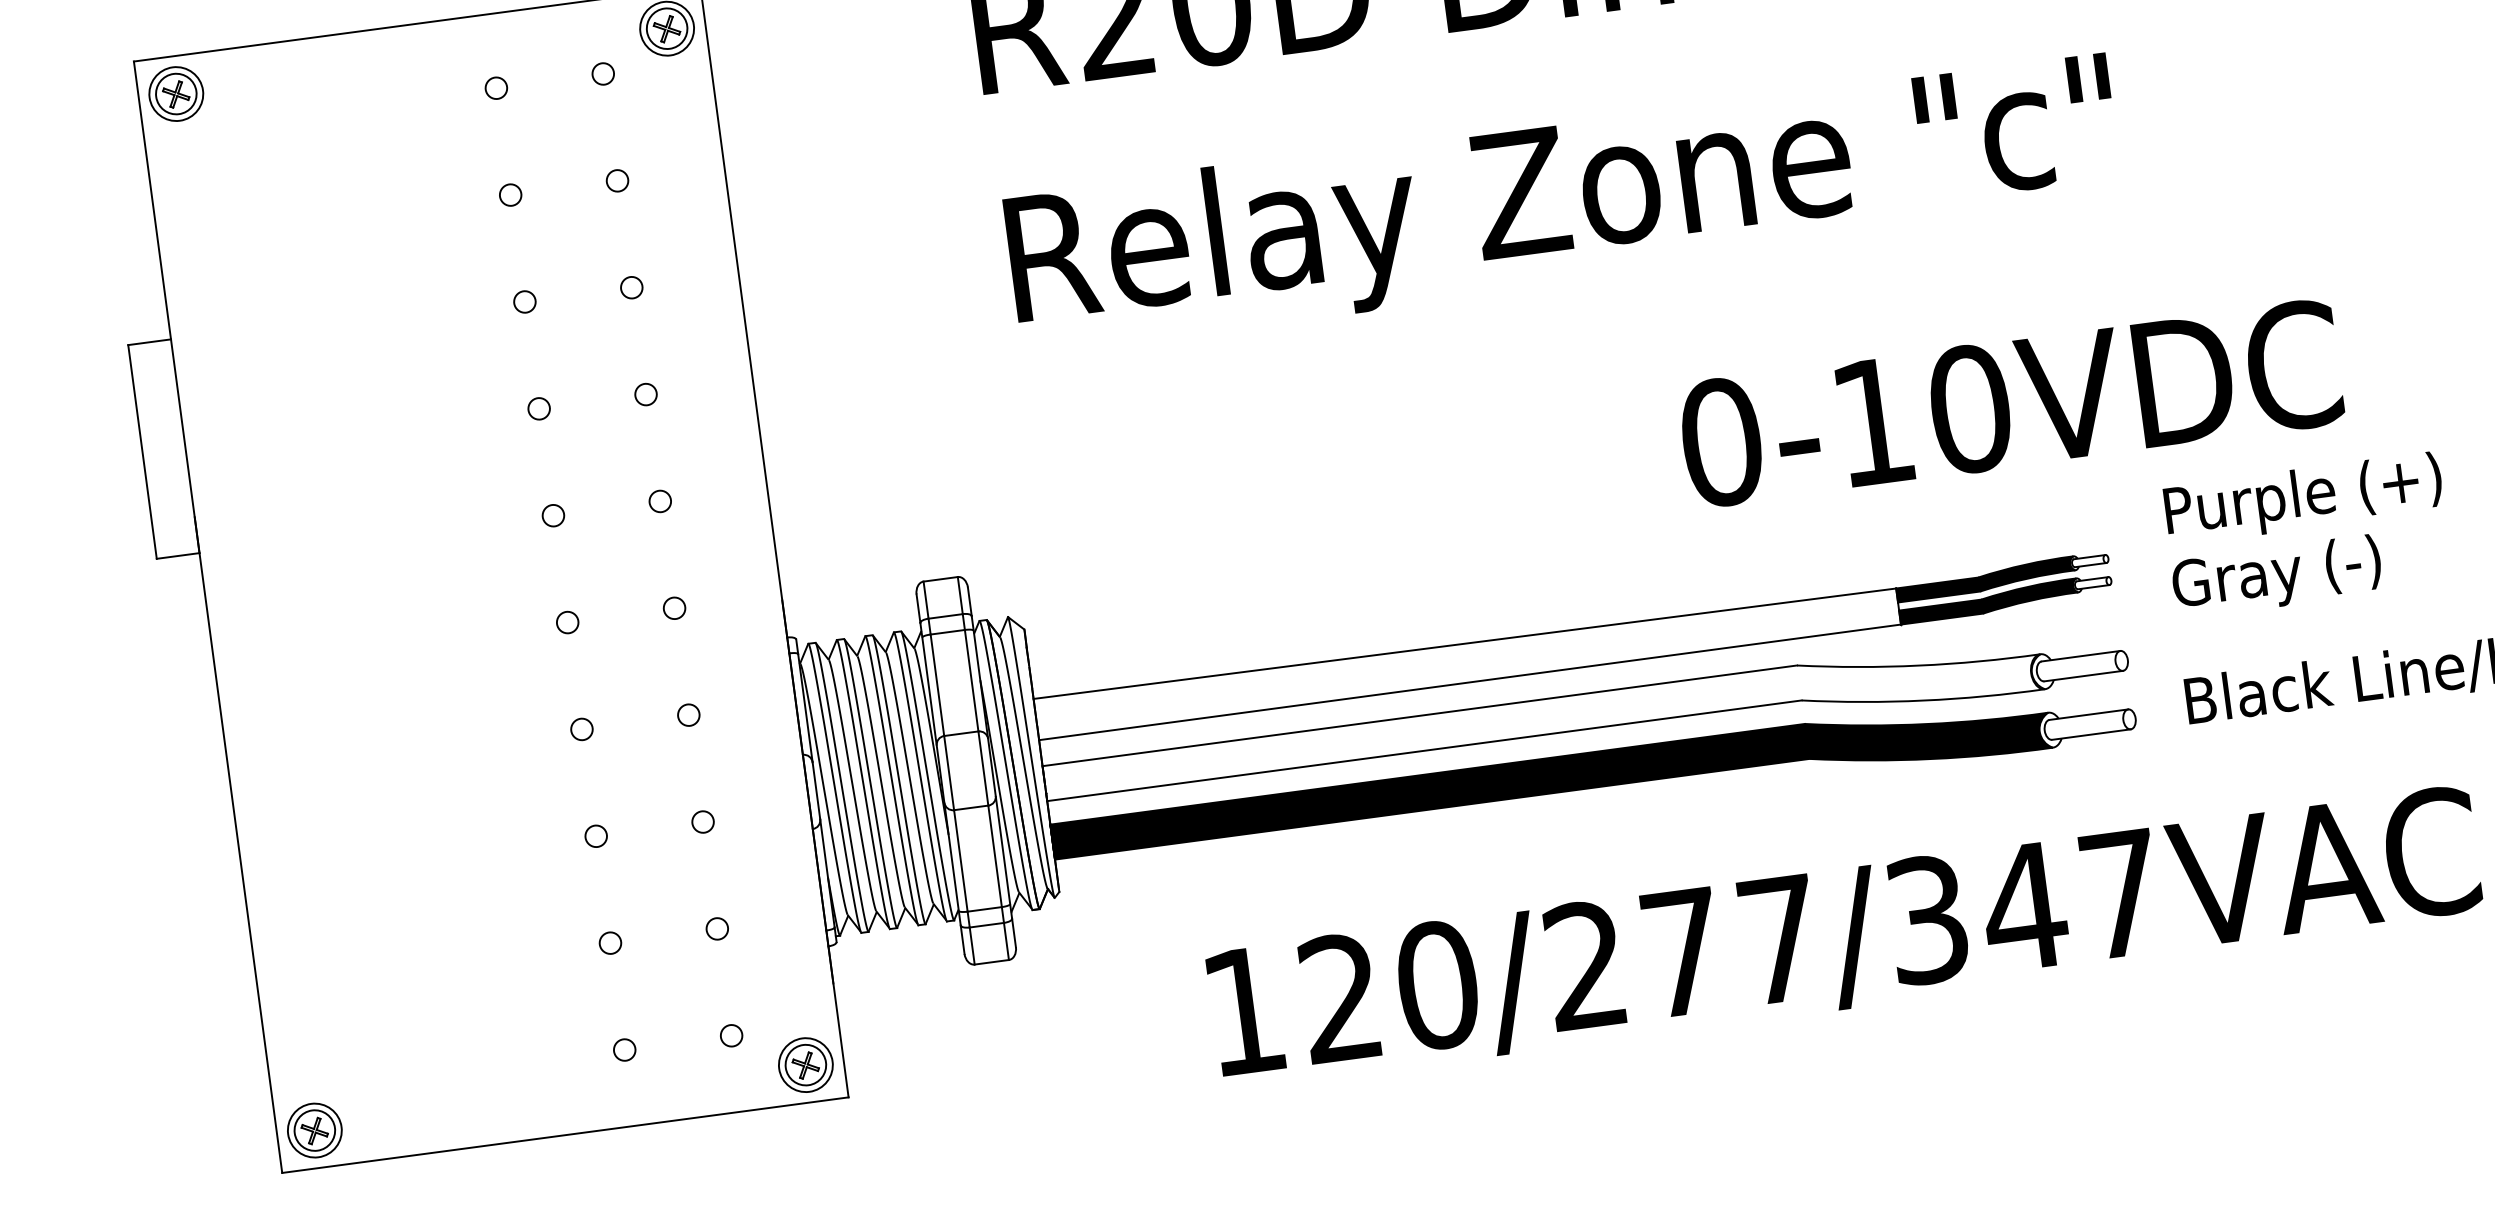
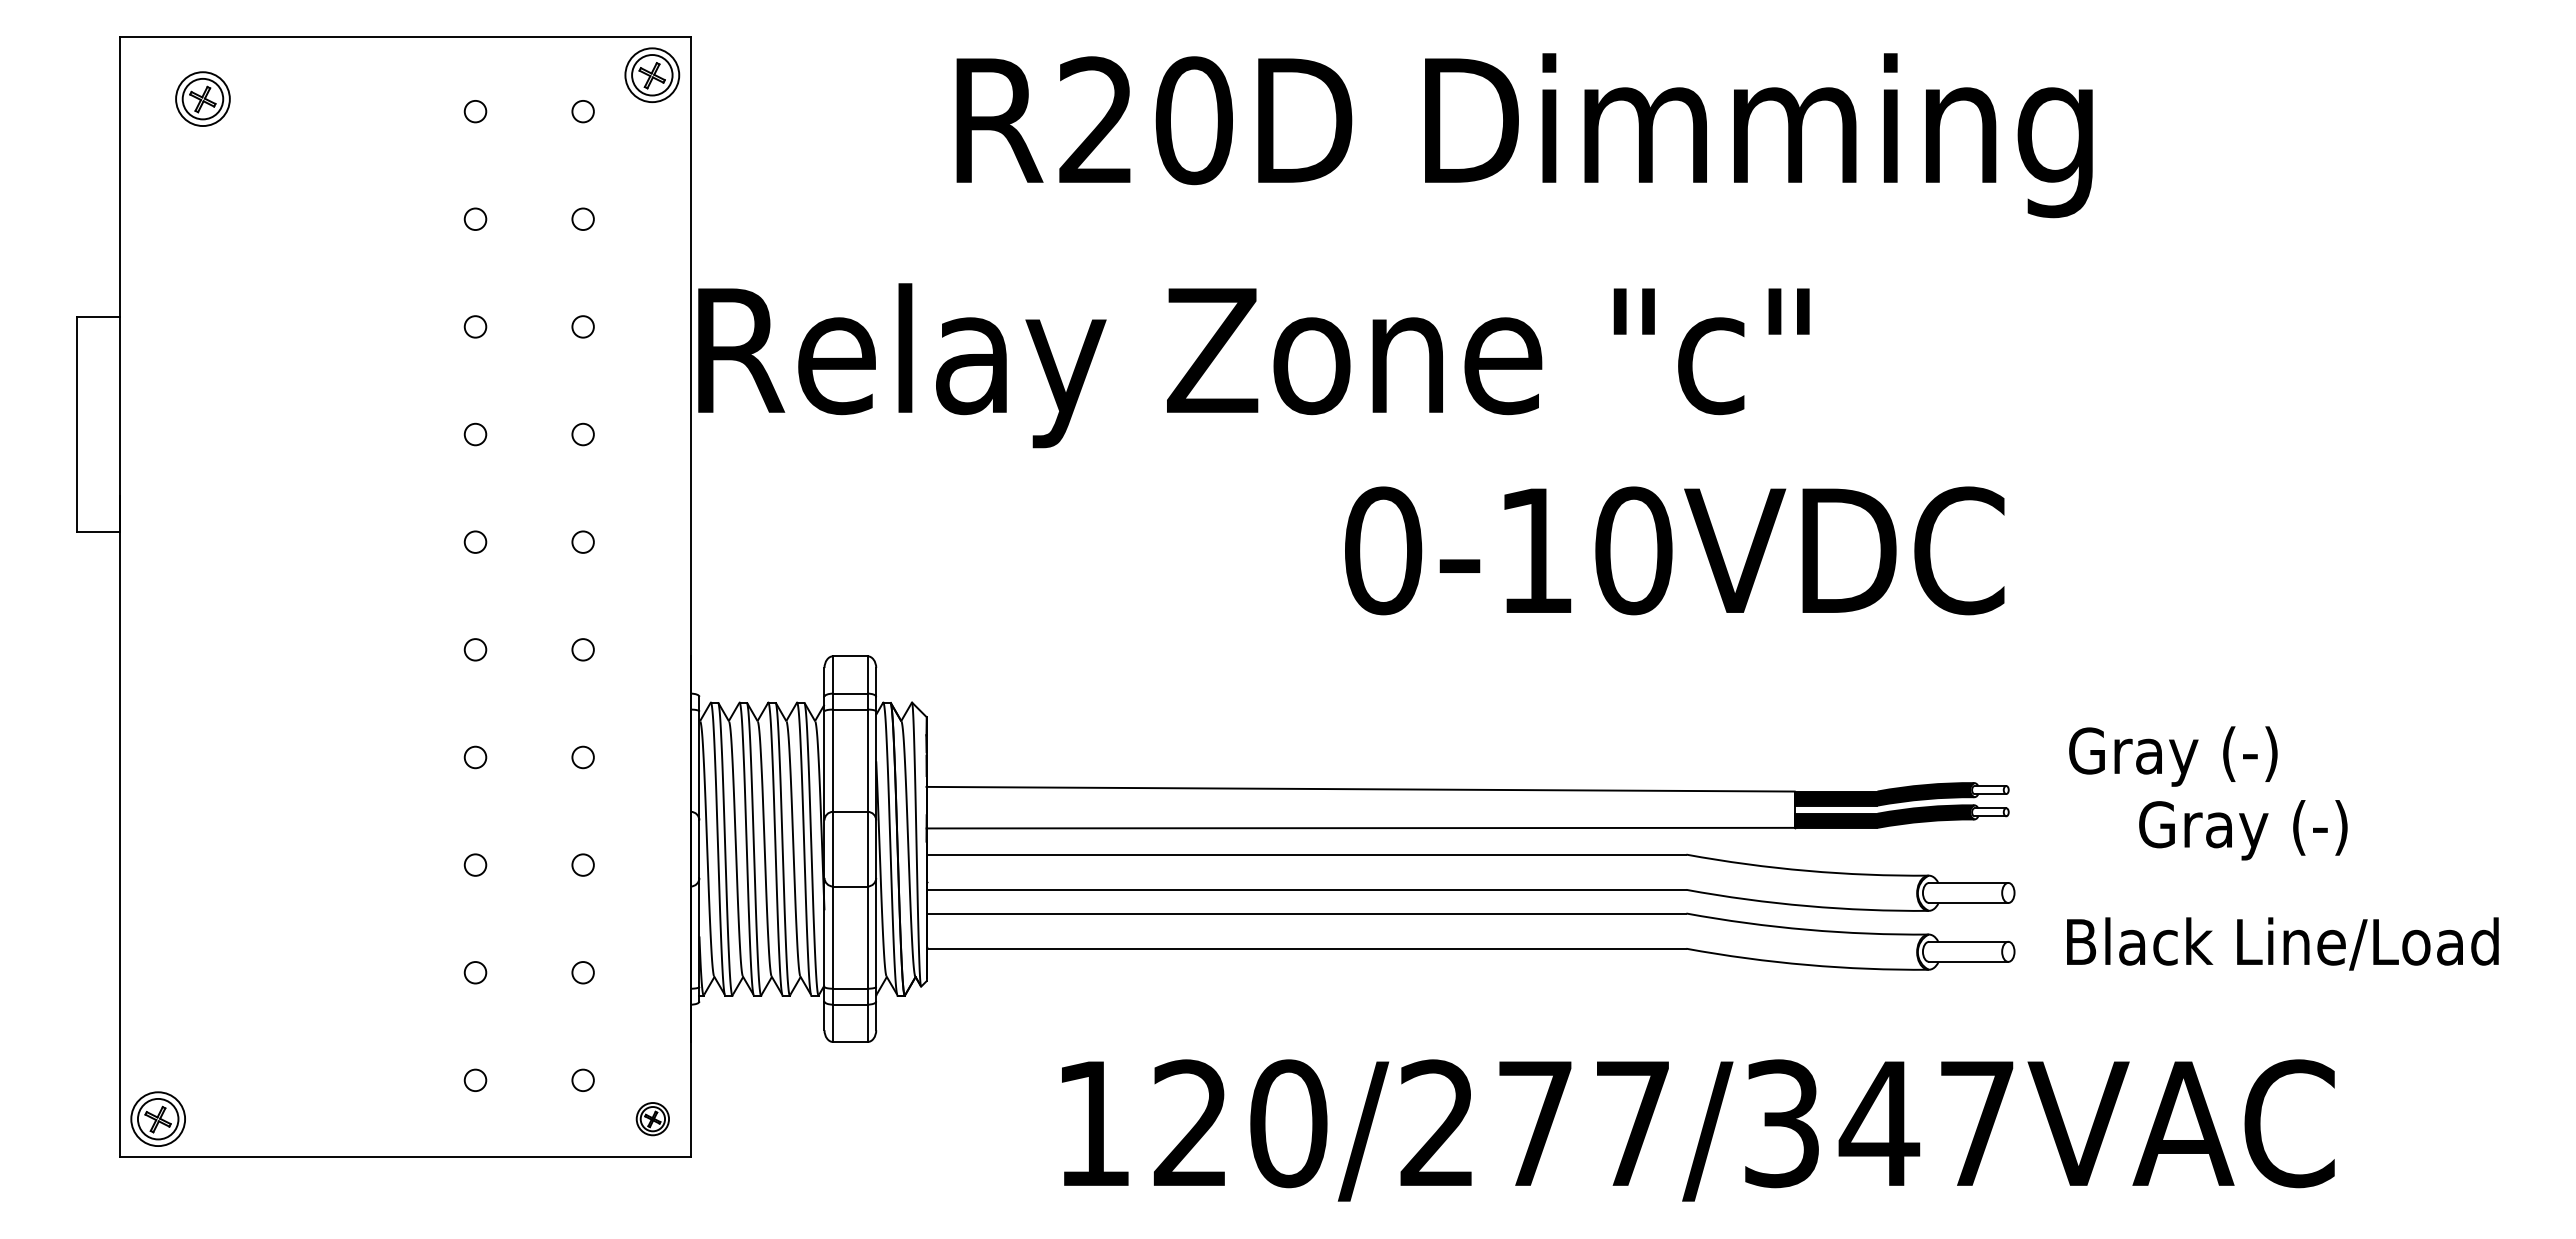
part: (175, 93) -> (202, 98), moved
text: (1563, 202) -> (1253, 365), moved
text: (2010, 403) -> (1674, 550), moved
text: (2302, 498) -> (2208, 756), Purple (+) -> Gray (-)
text: (2277, 577) -> (2243, 830), moved
fill: (1551, 786) -> (1427, 941), removed
part: (805, 1064) -> (652, 1118), size x0.6

